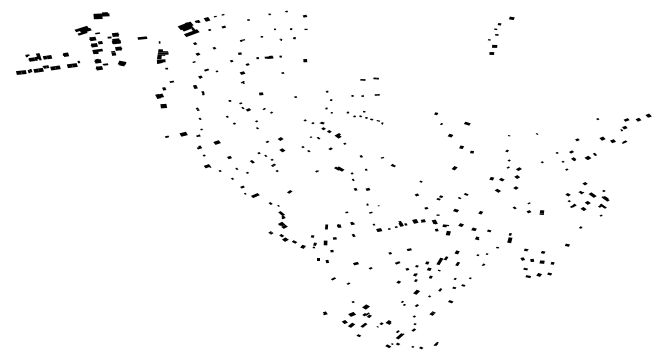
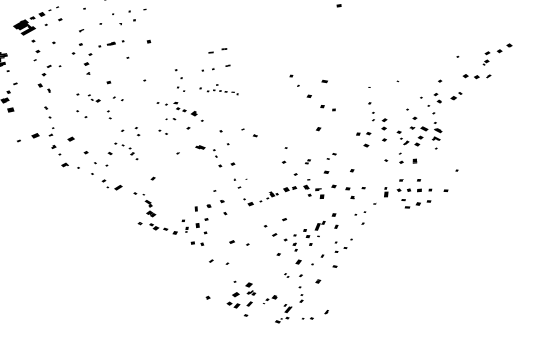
part: (281, 144) -> (137, 131), size x0.62
part: (587, 199) -> (419, 134), moved
part: (537, 262) -> (414, 191), moved

